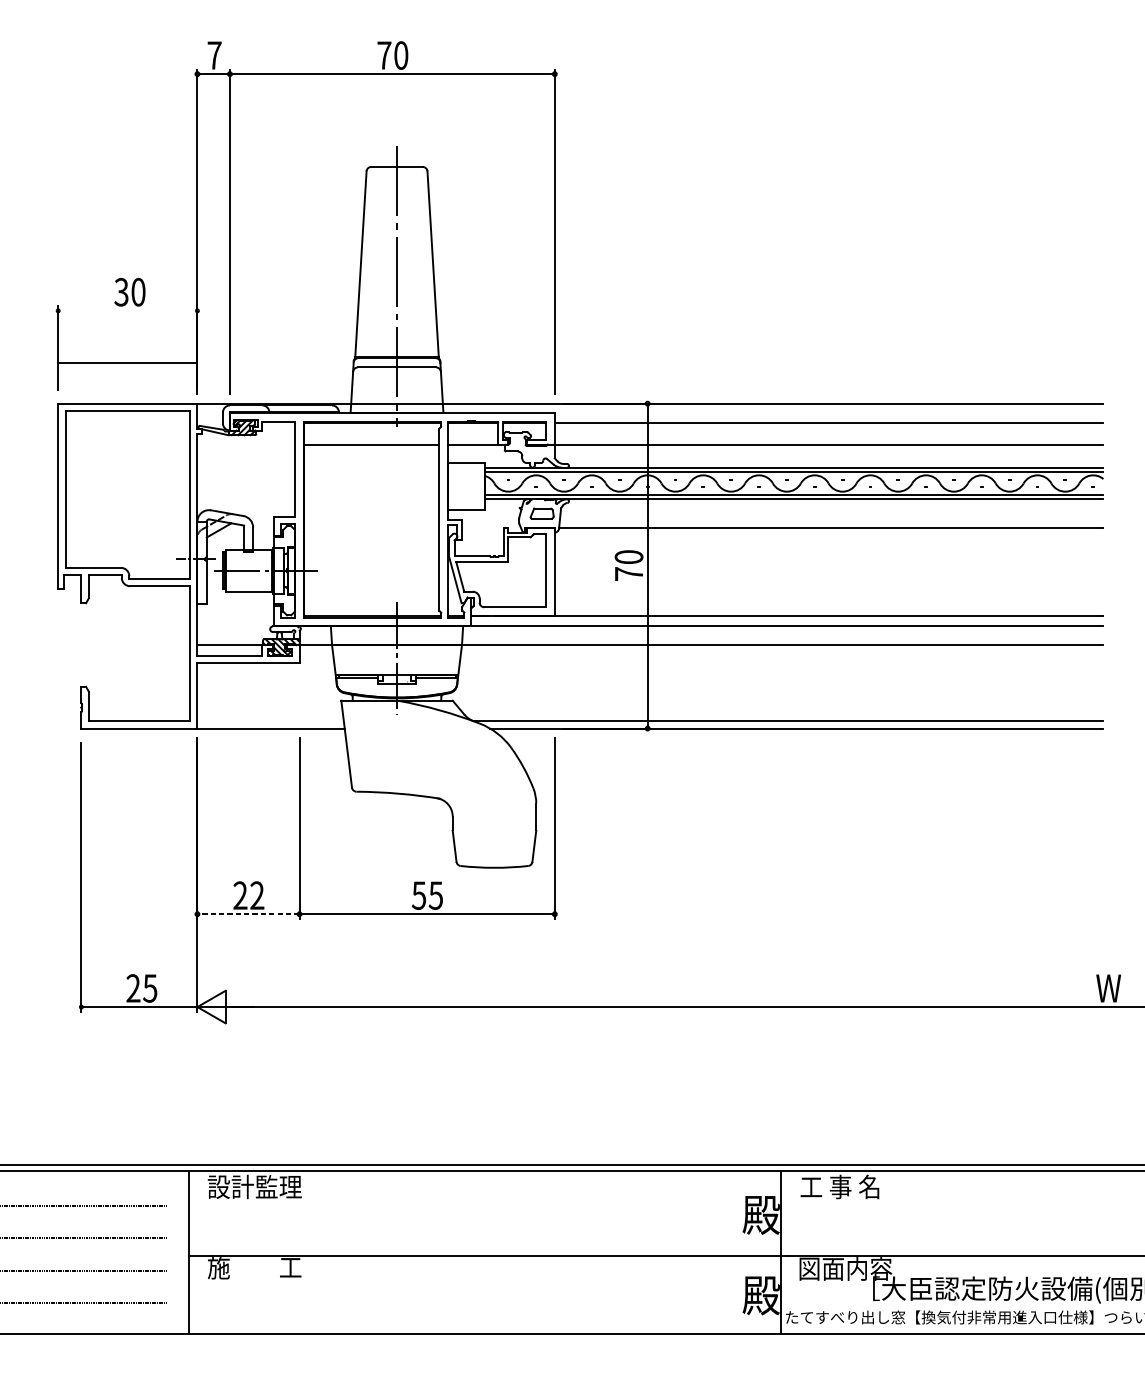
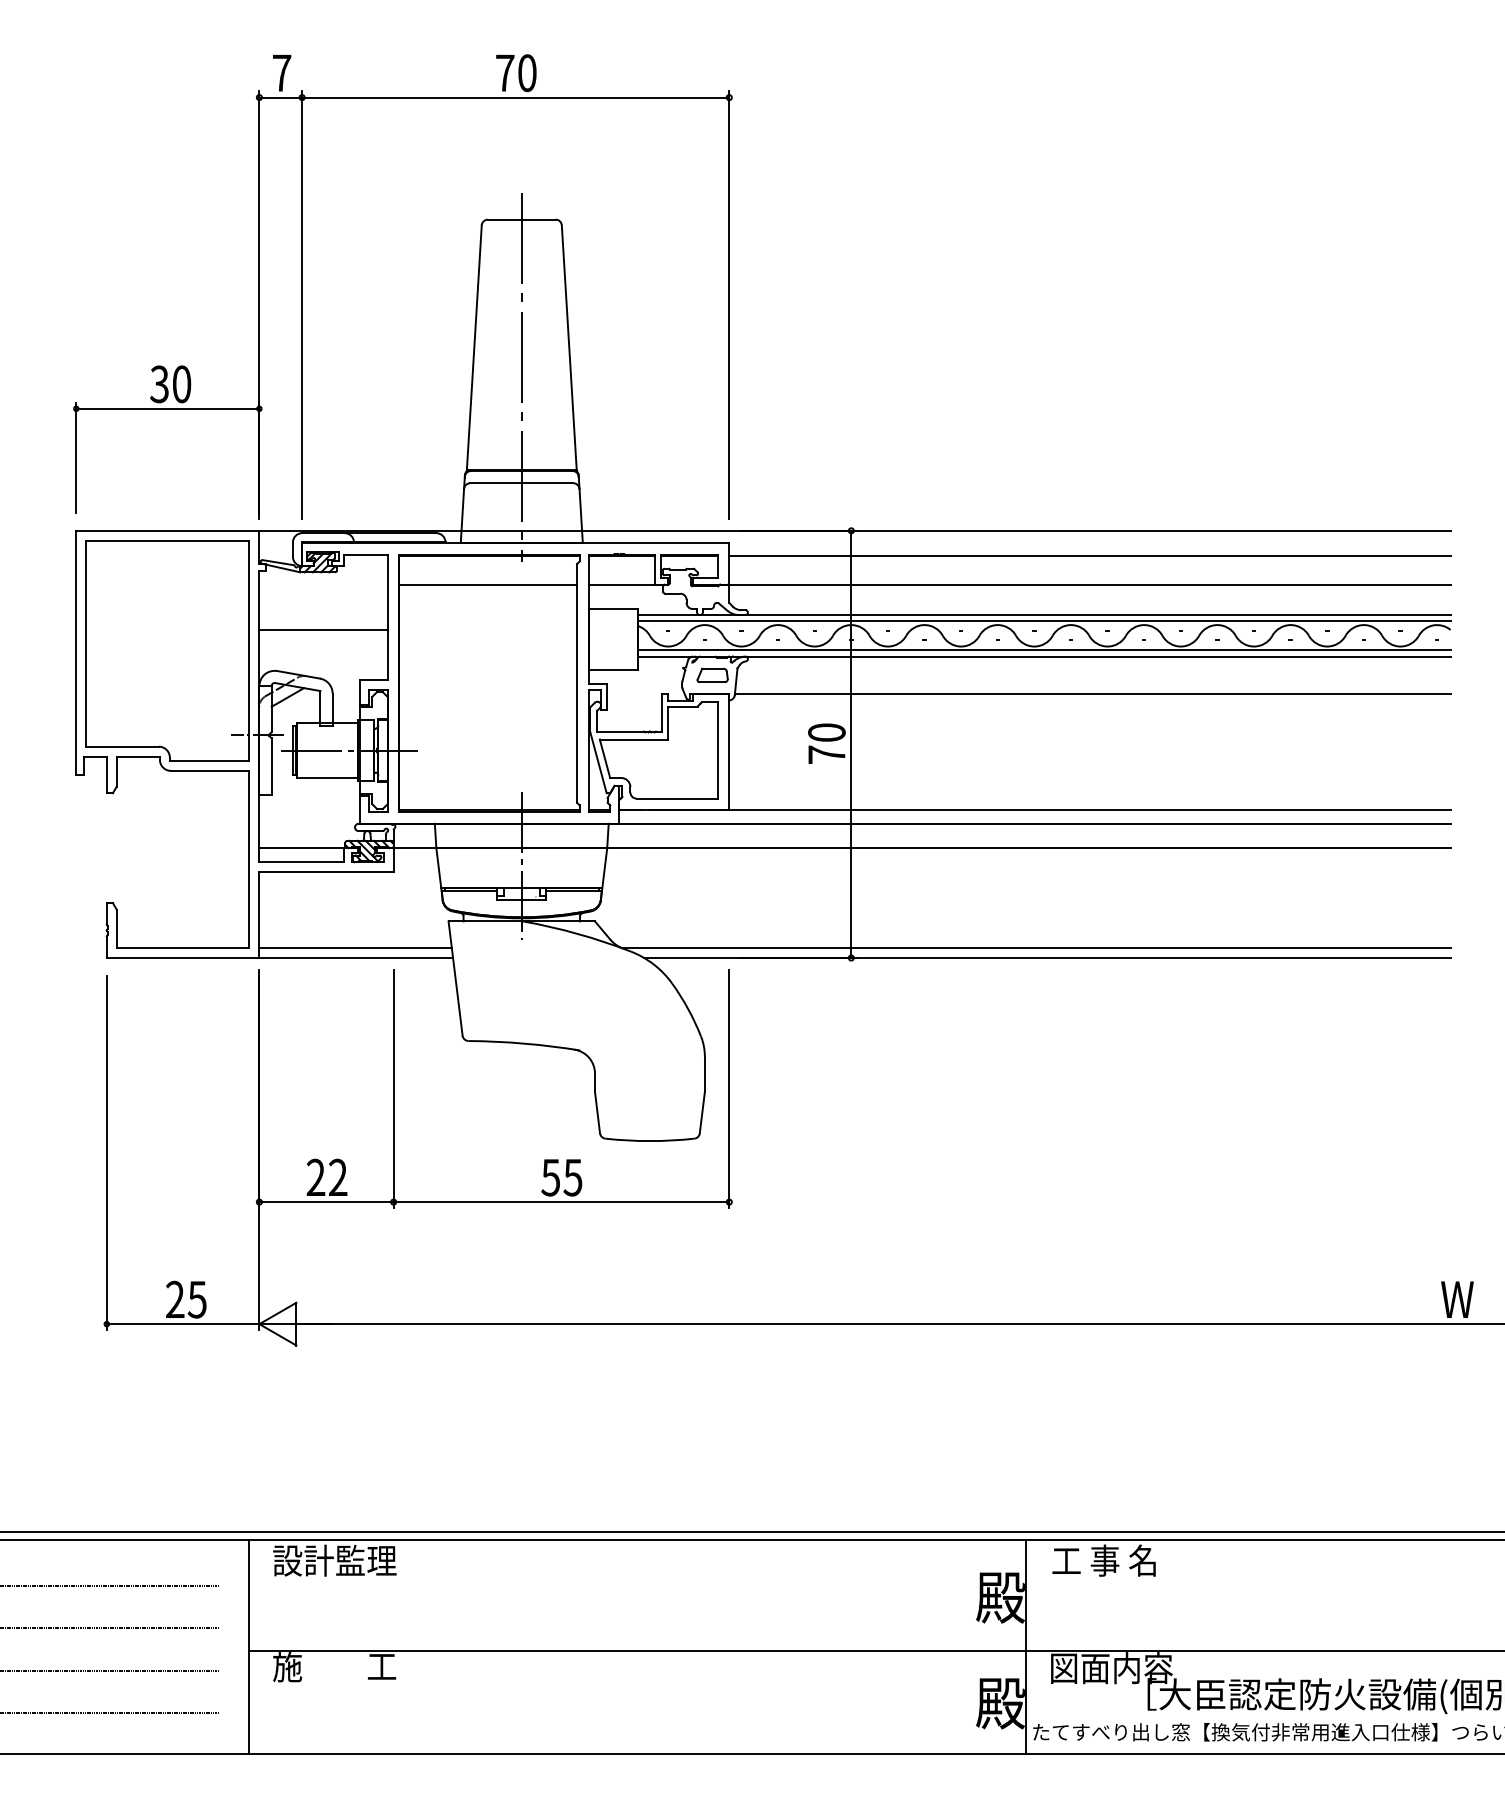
line: (127, 363) -> (167, 408), moved
line: (246, 478) -> (323, 629), added
line: (270, 721) -> (355, 948), added
line: (248, 914) -> (326, 1202), dashed -> solid

